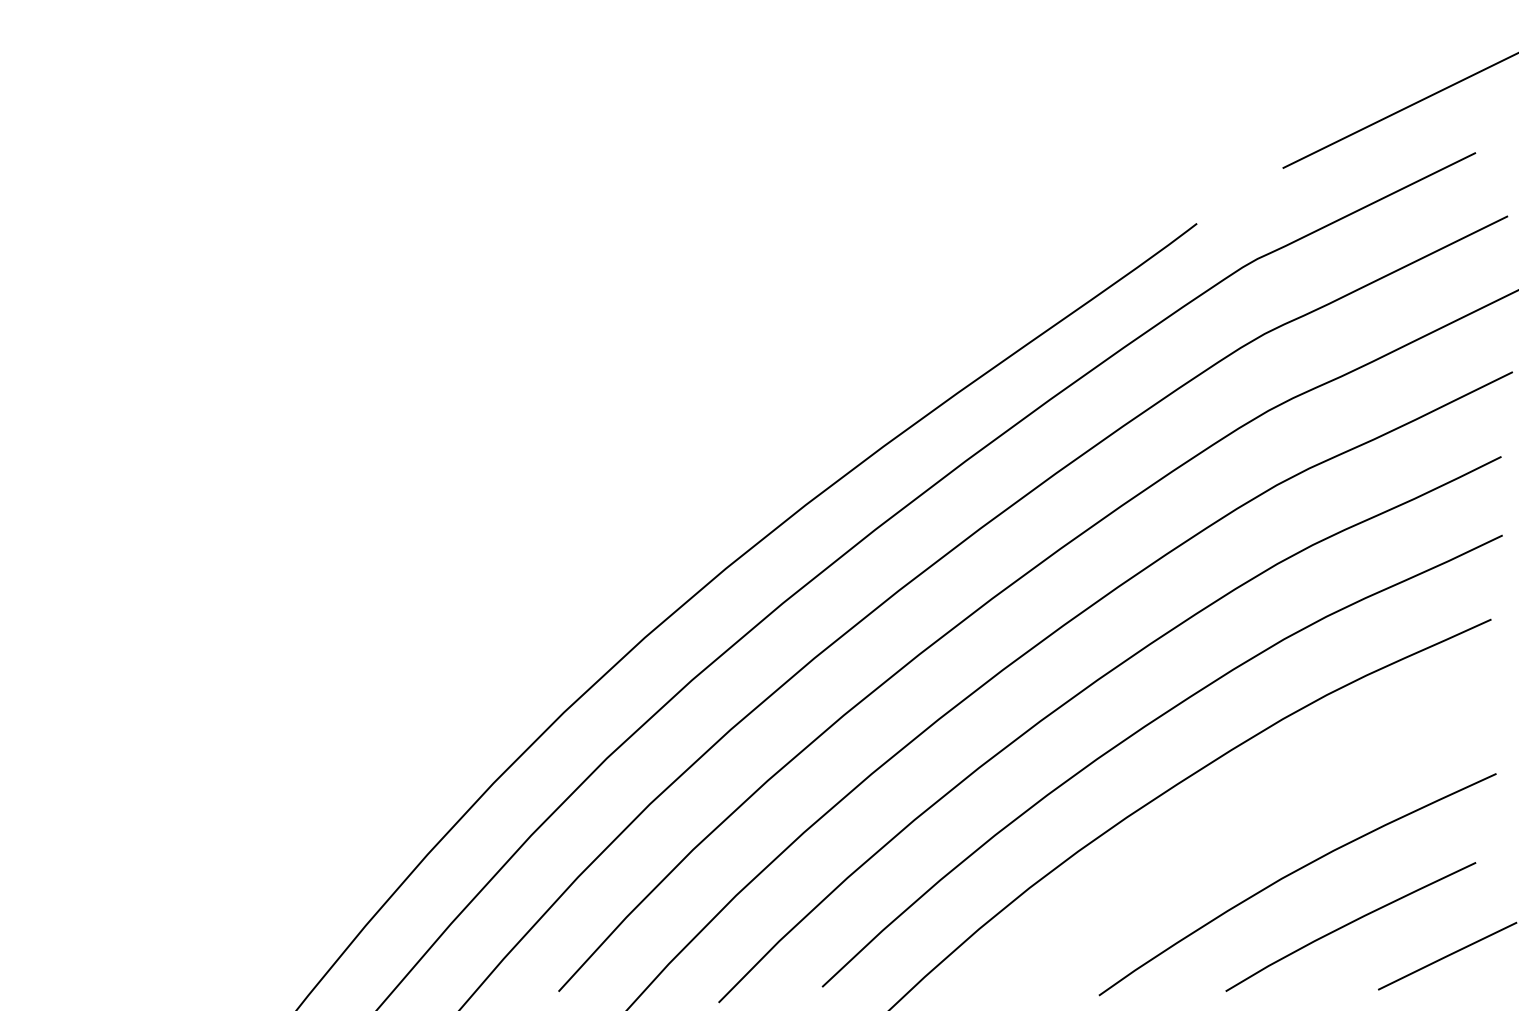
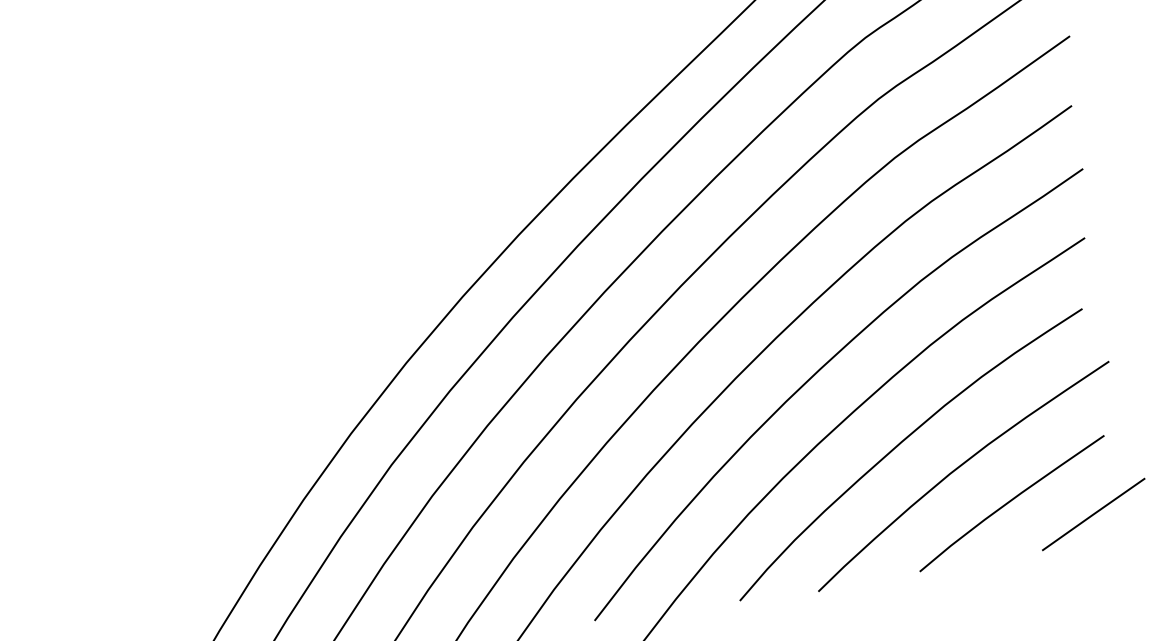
curve: (1230, 831) -> (902, 442), added

